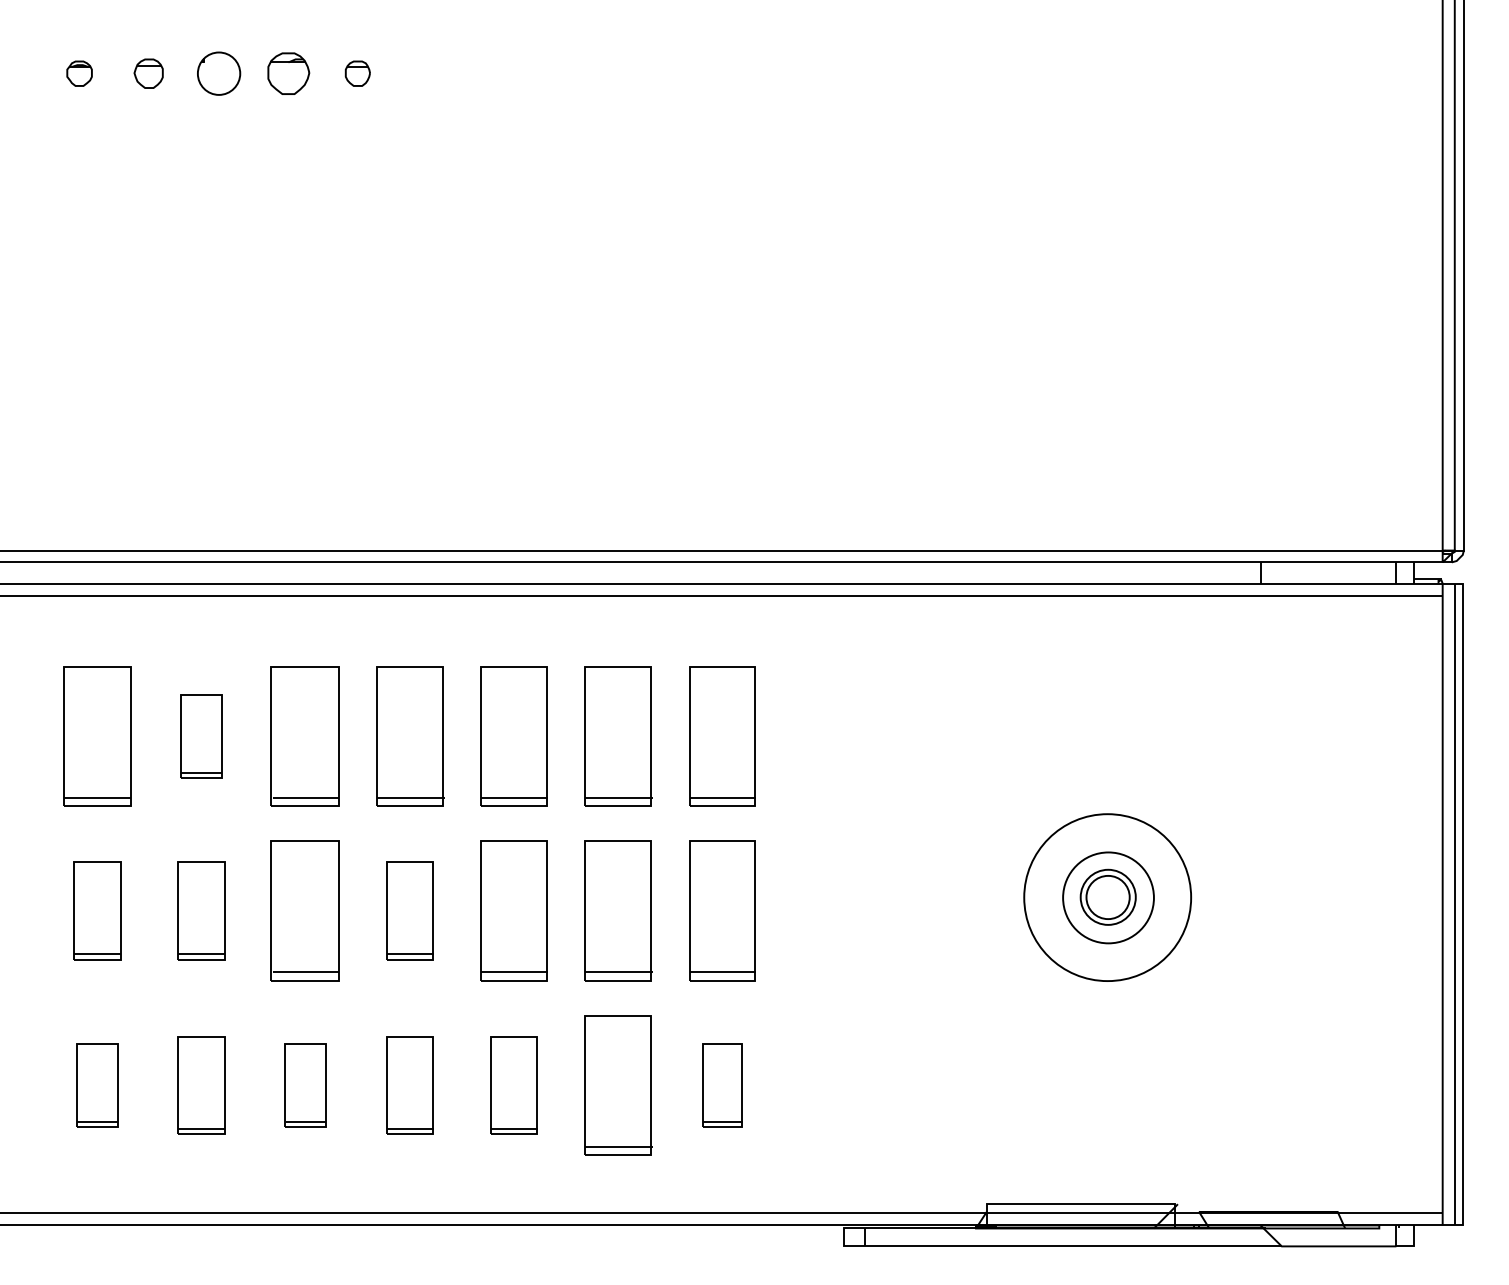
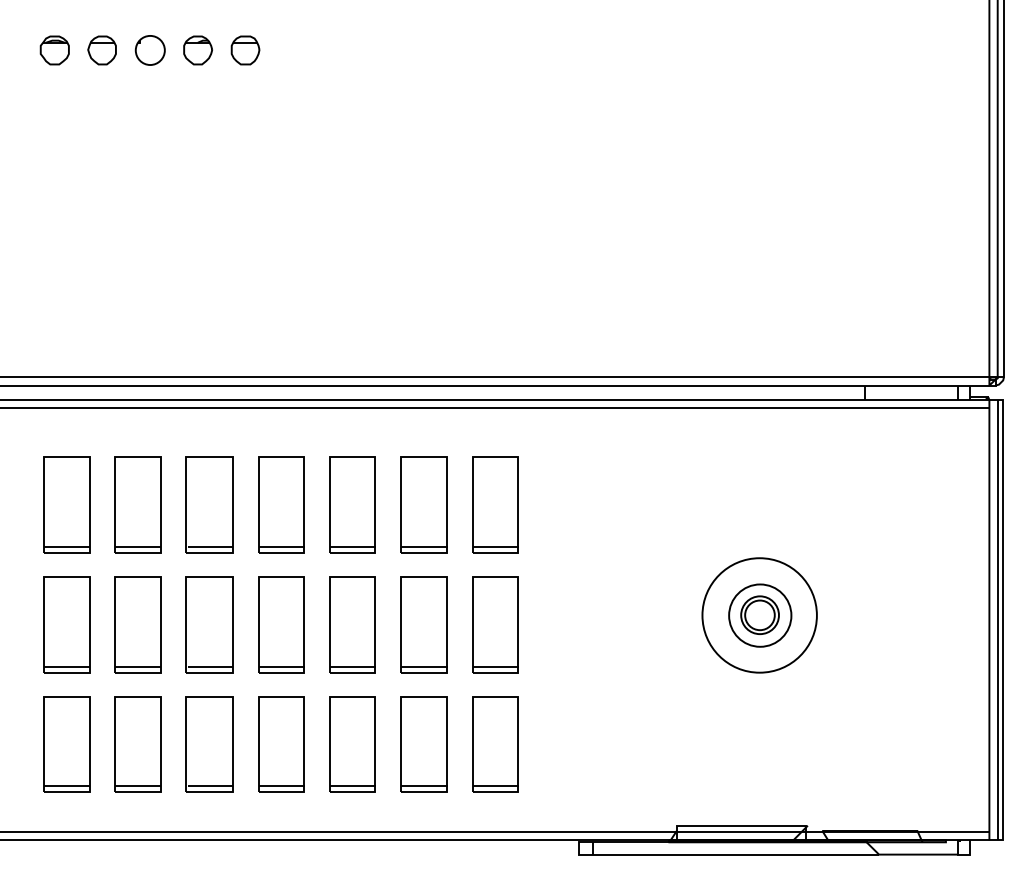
part: (79, 73) -> (54, 50), size x1.67
part: (147, 73) -> (101, 50), size x1.43
part: (357, 73) -> (245, 50), size x1.67
part: (200, 735) -> (137, 504), size x1.67
part: (96, 910) -> (66, 624), size x1.43
part: (200, 910) -> (137, 624), size x1.43
part: (410, 910) -> (281, 624), size x1.43
part: (96, 1085) -> (66, 744), size x1.67
part: (200, 1085) -> (137, 744), size x1.43
part: (305, 1085) -> (209, 744), size x1.67
part: (410, 1085) -> (281, 744), size x1.43
part: (513, 1085) -> (352, 744), size x1.43
part: (722, 1085) -> (495, 744), size x1.67

